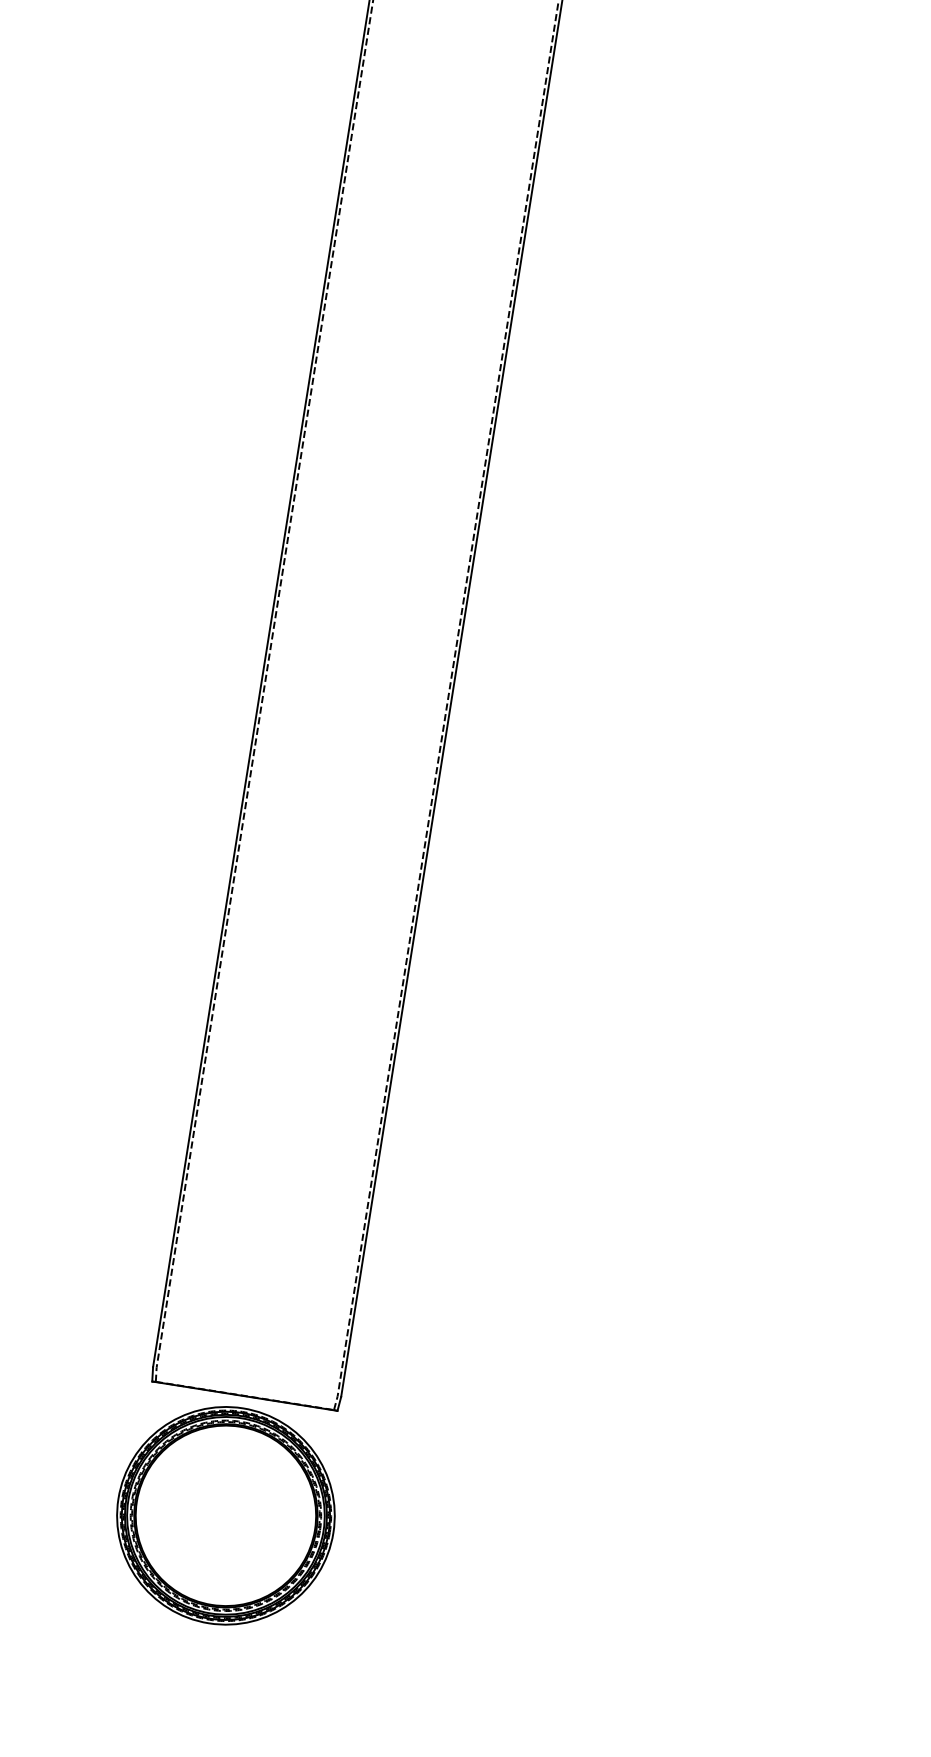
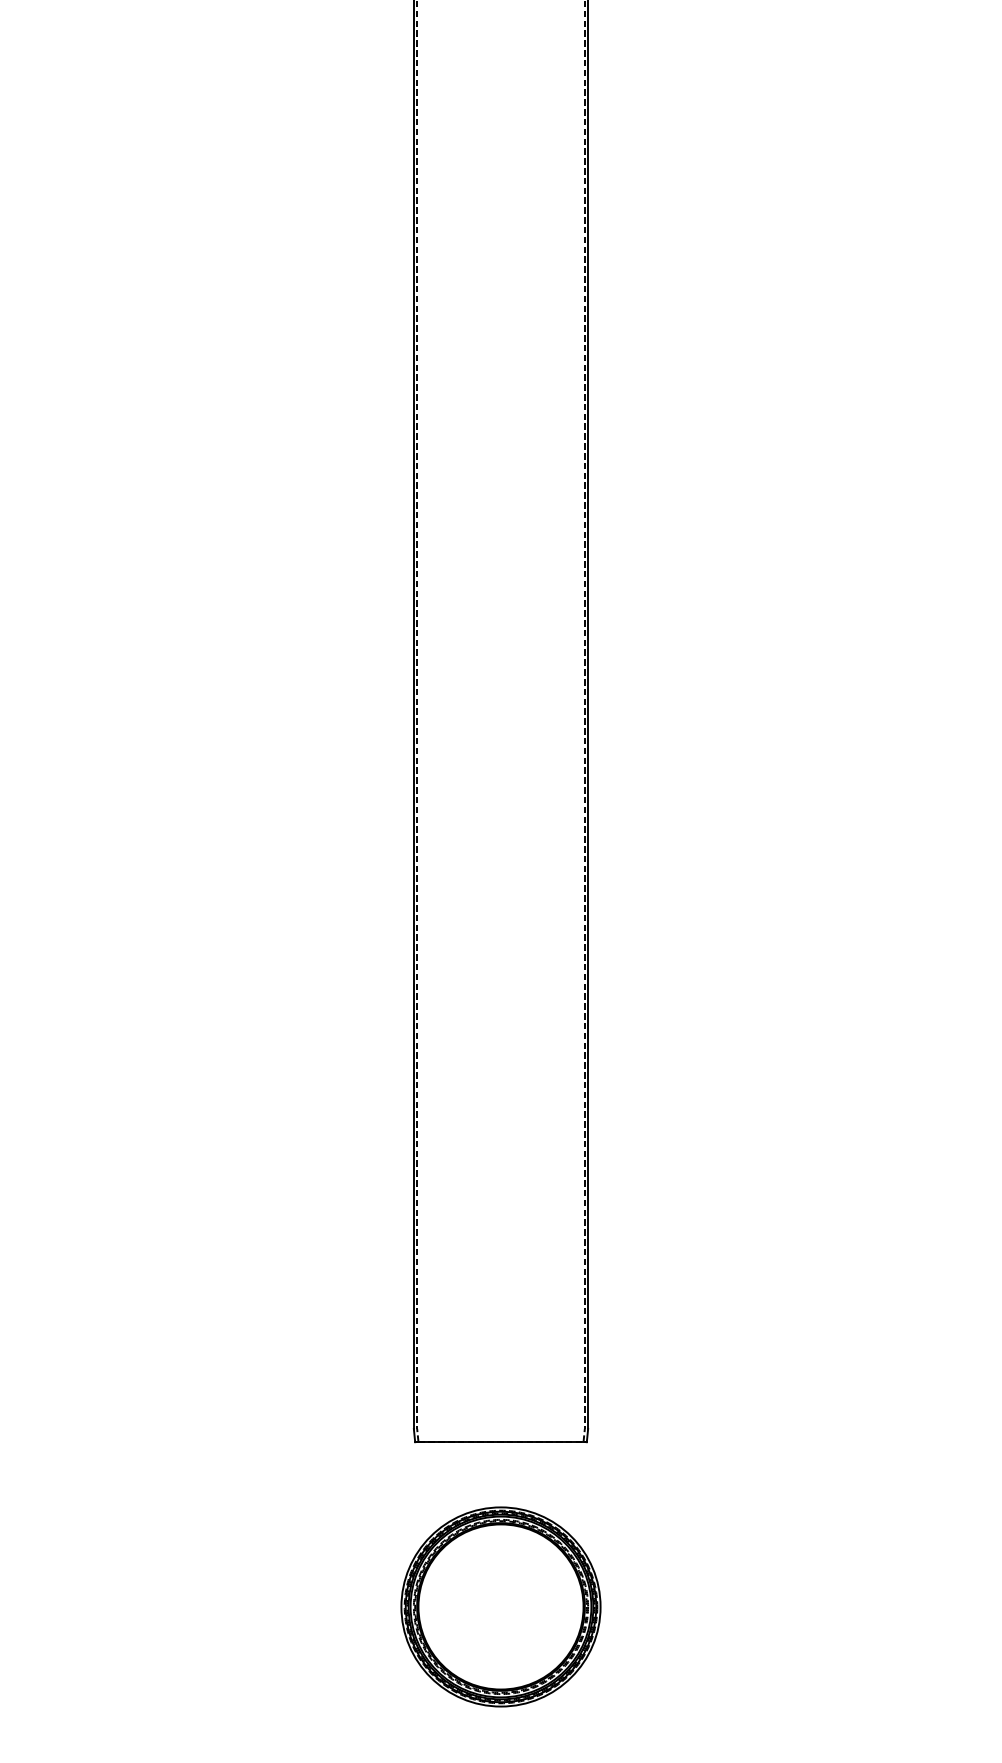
part: (225, 1515) -> (500, 1606), moved

